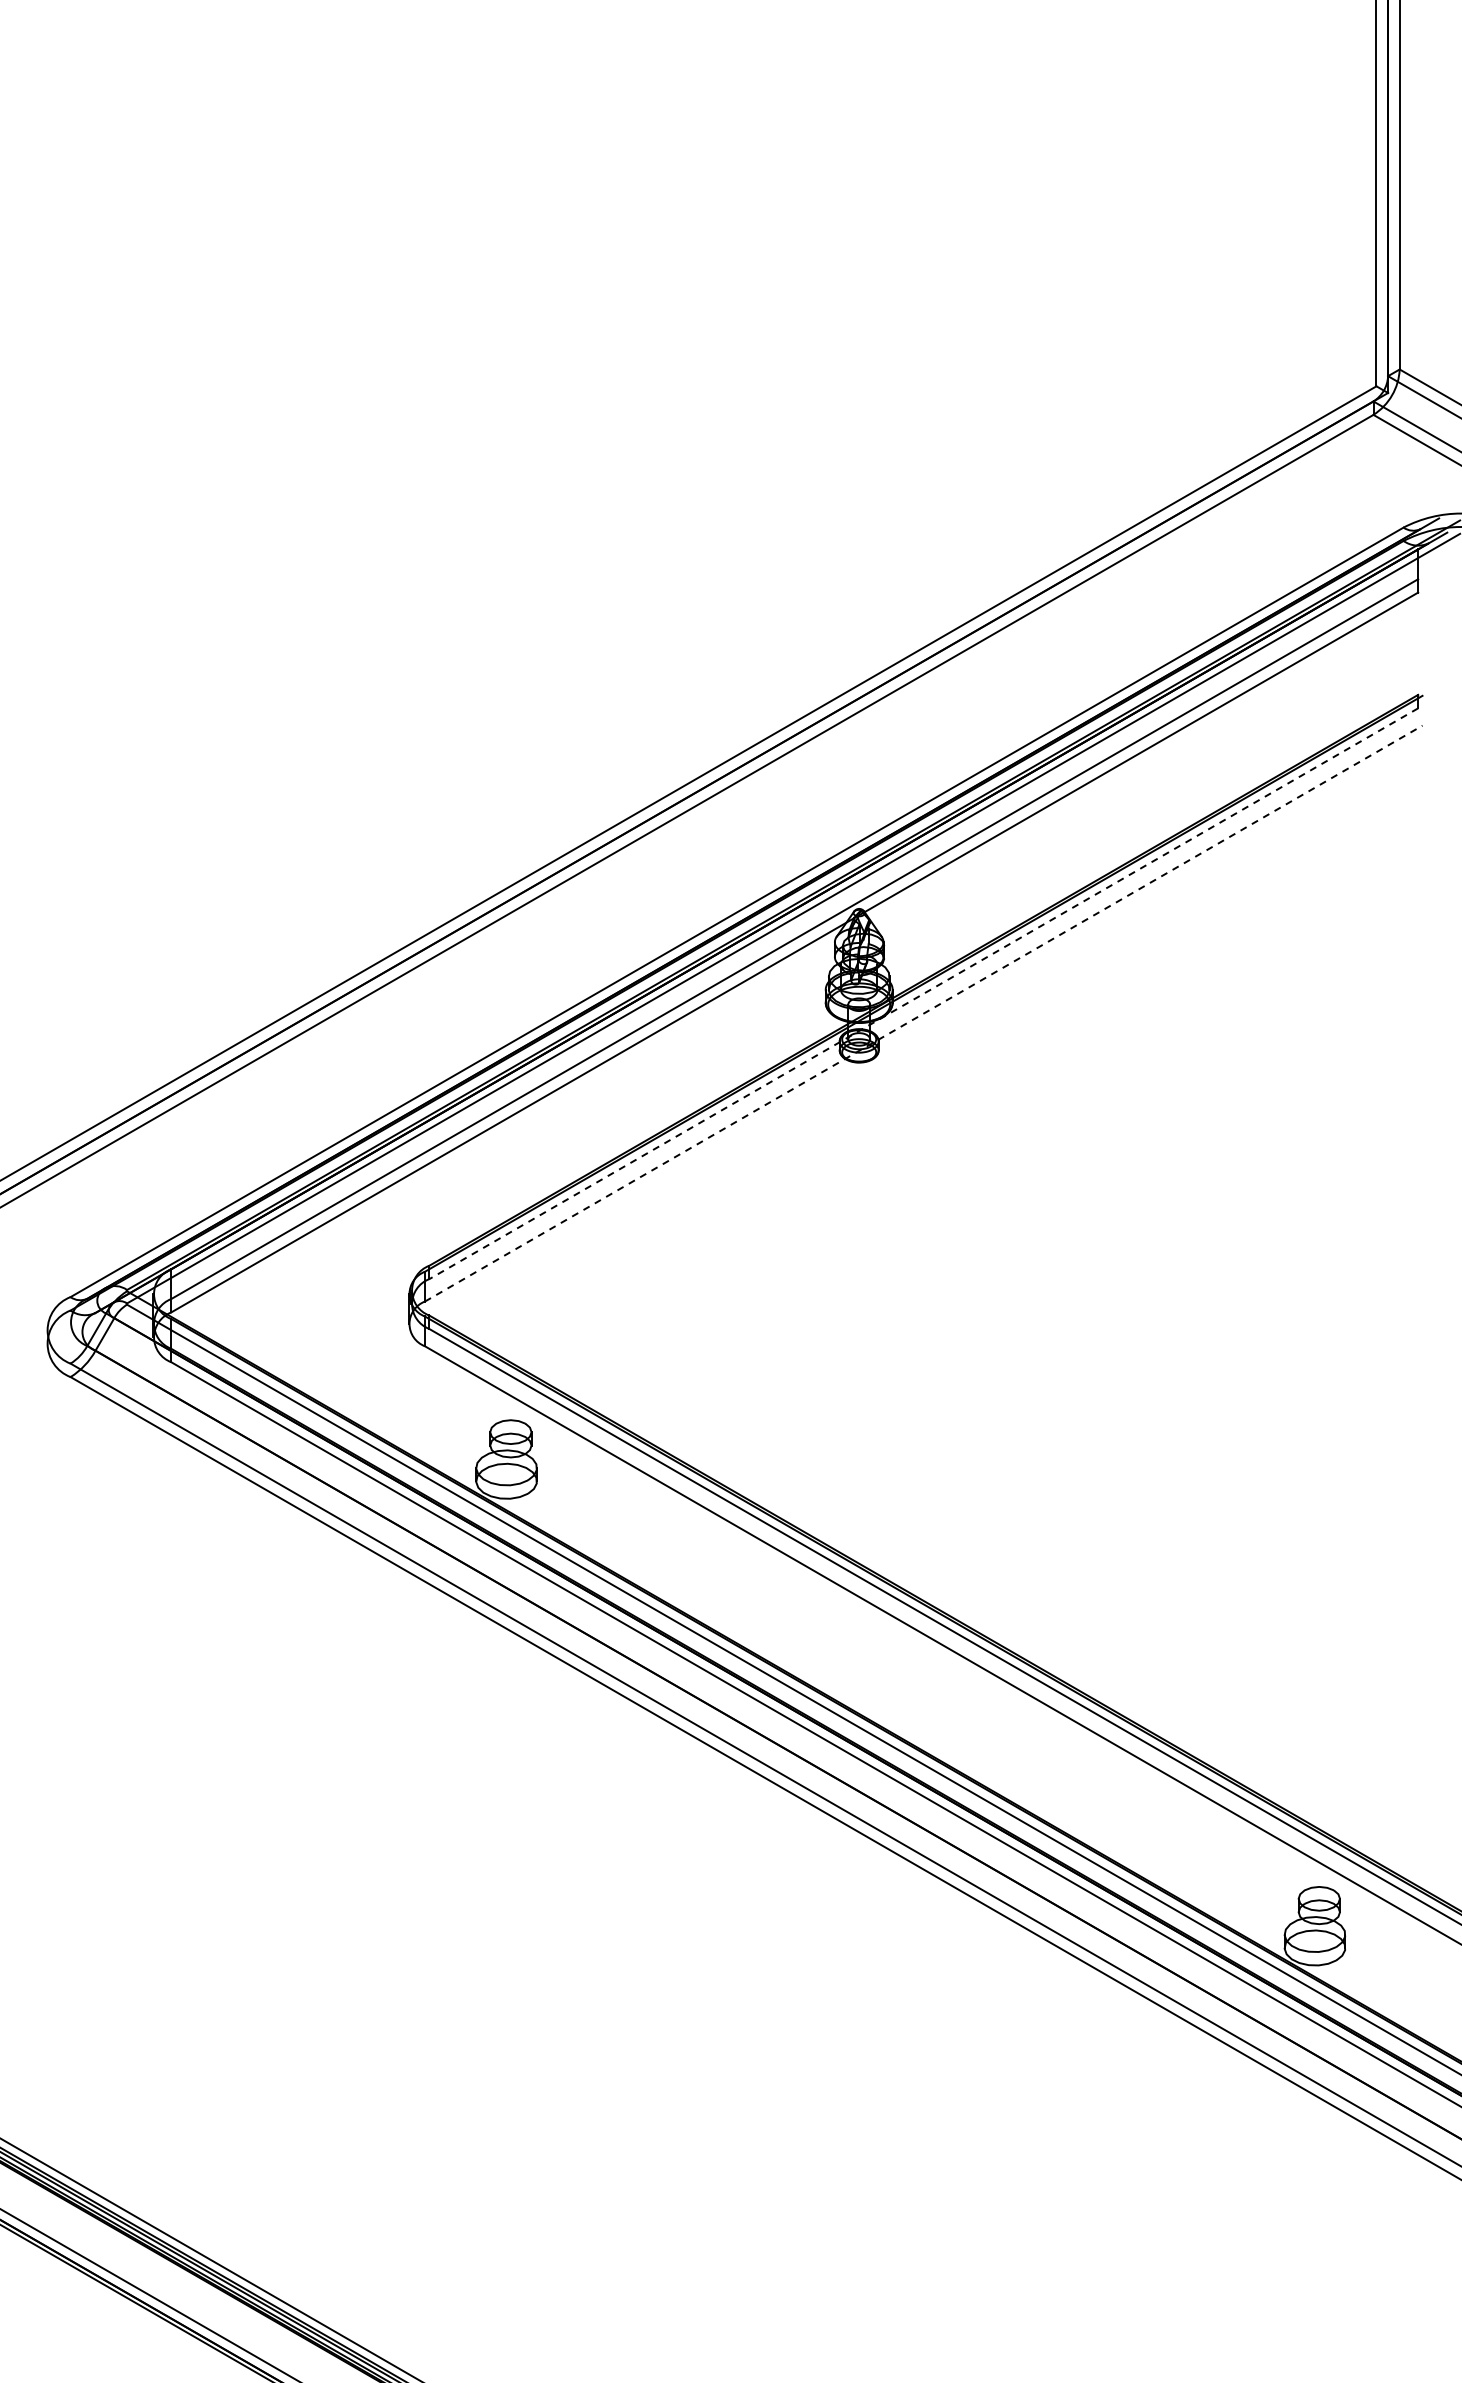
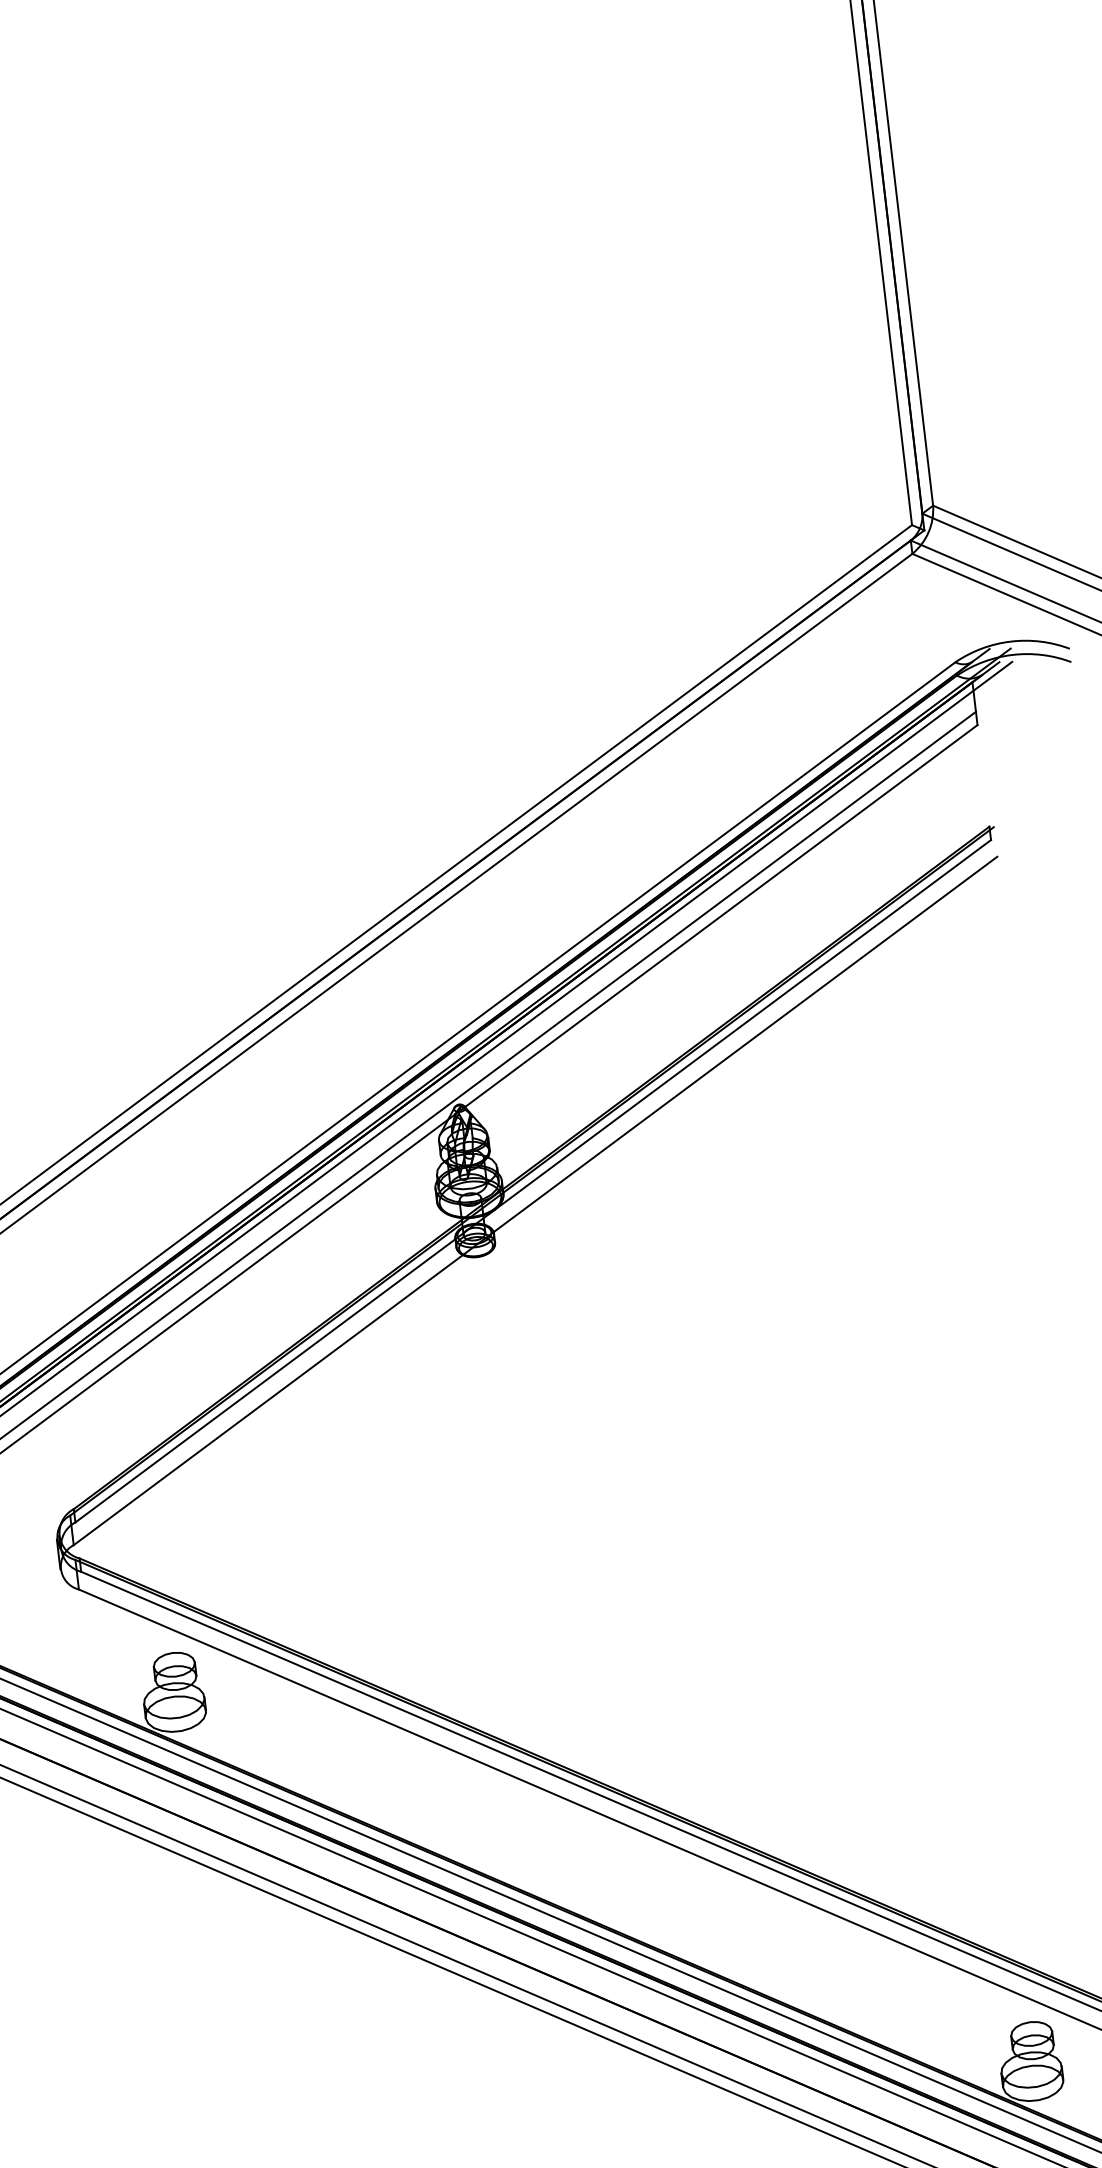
line: (923, 993) -> (532, 1181), dashed -> solid
line: (923, 1013) -> (535, 1200), dashed -> solid

